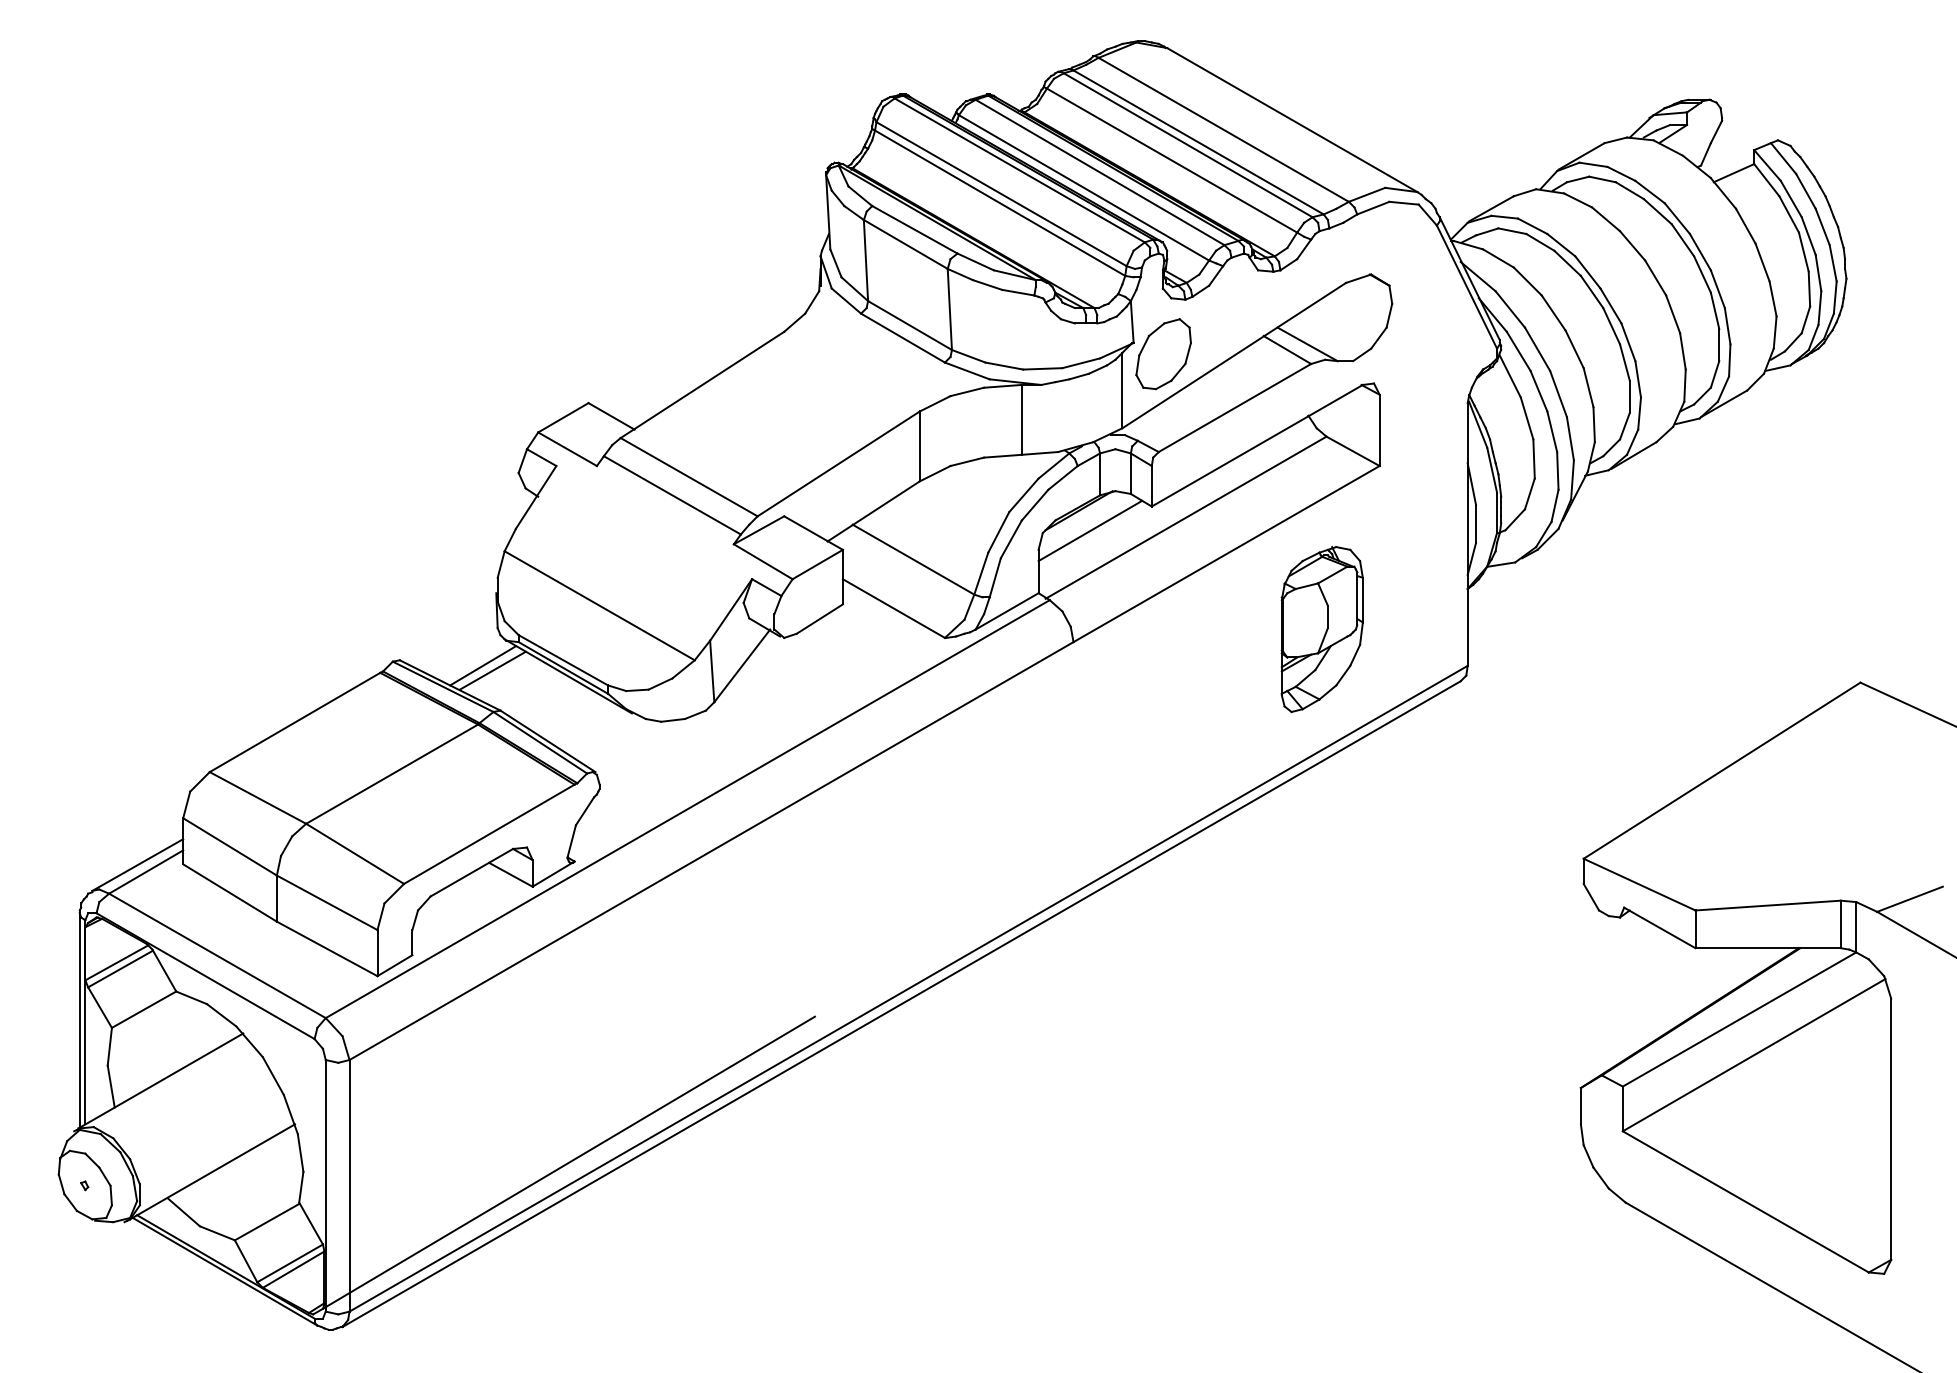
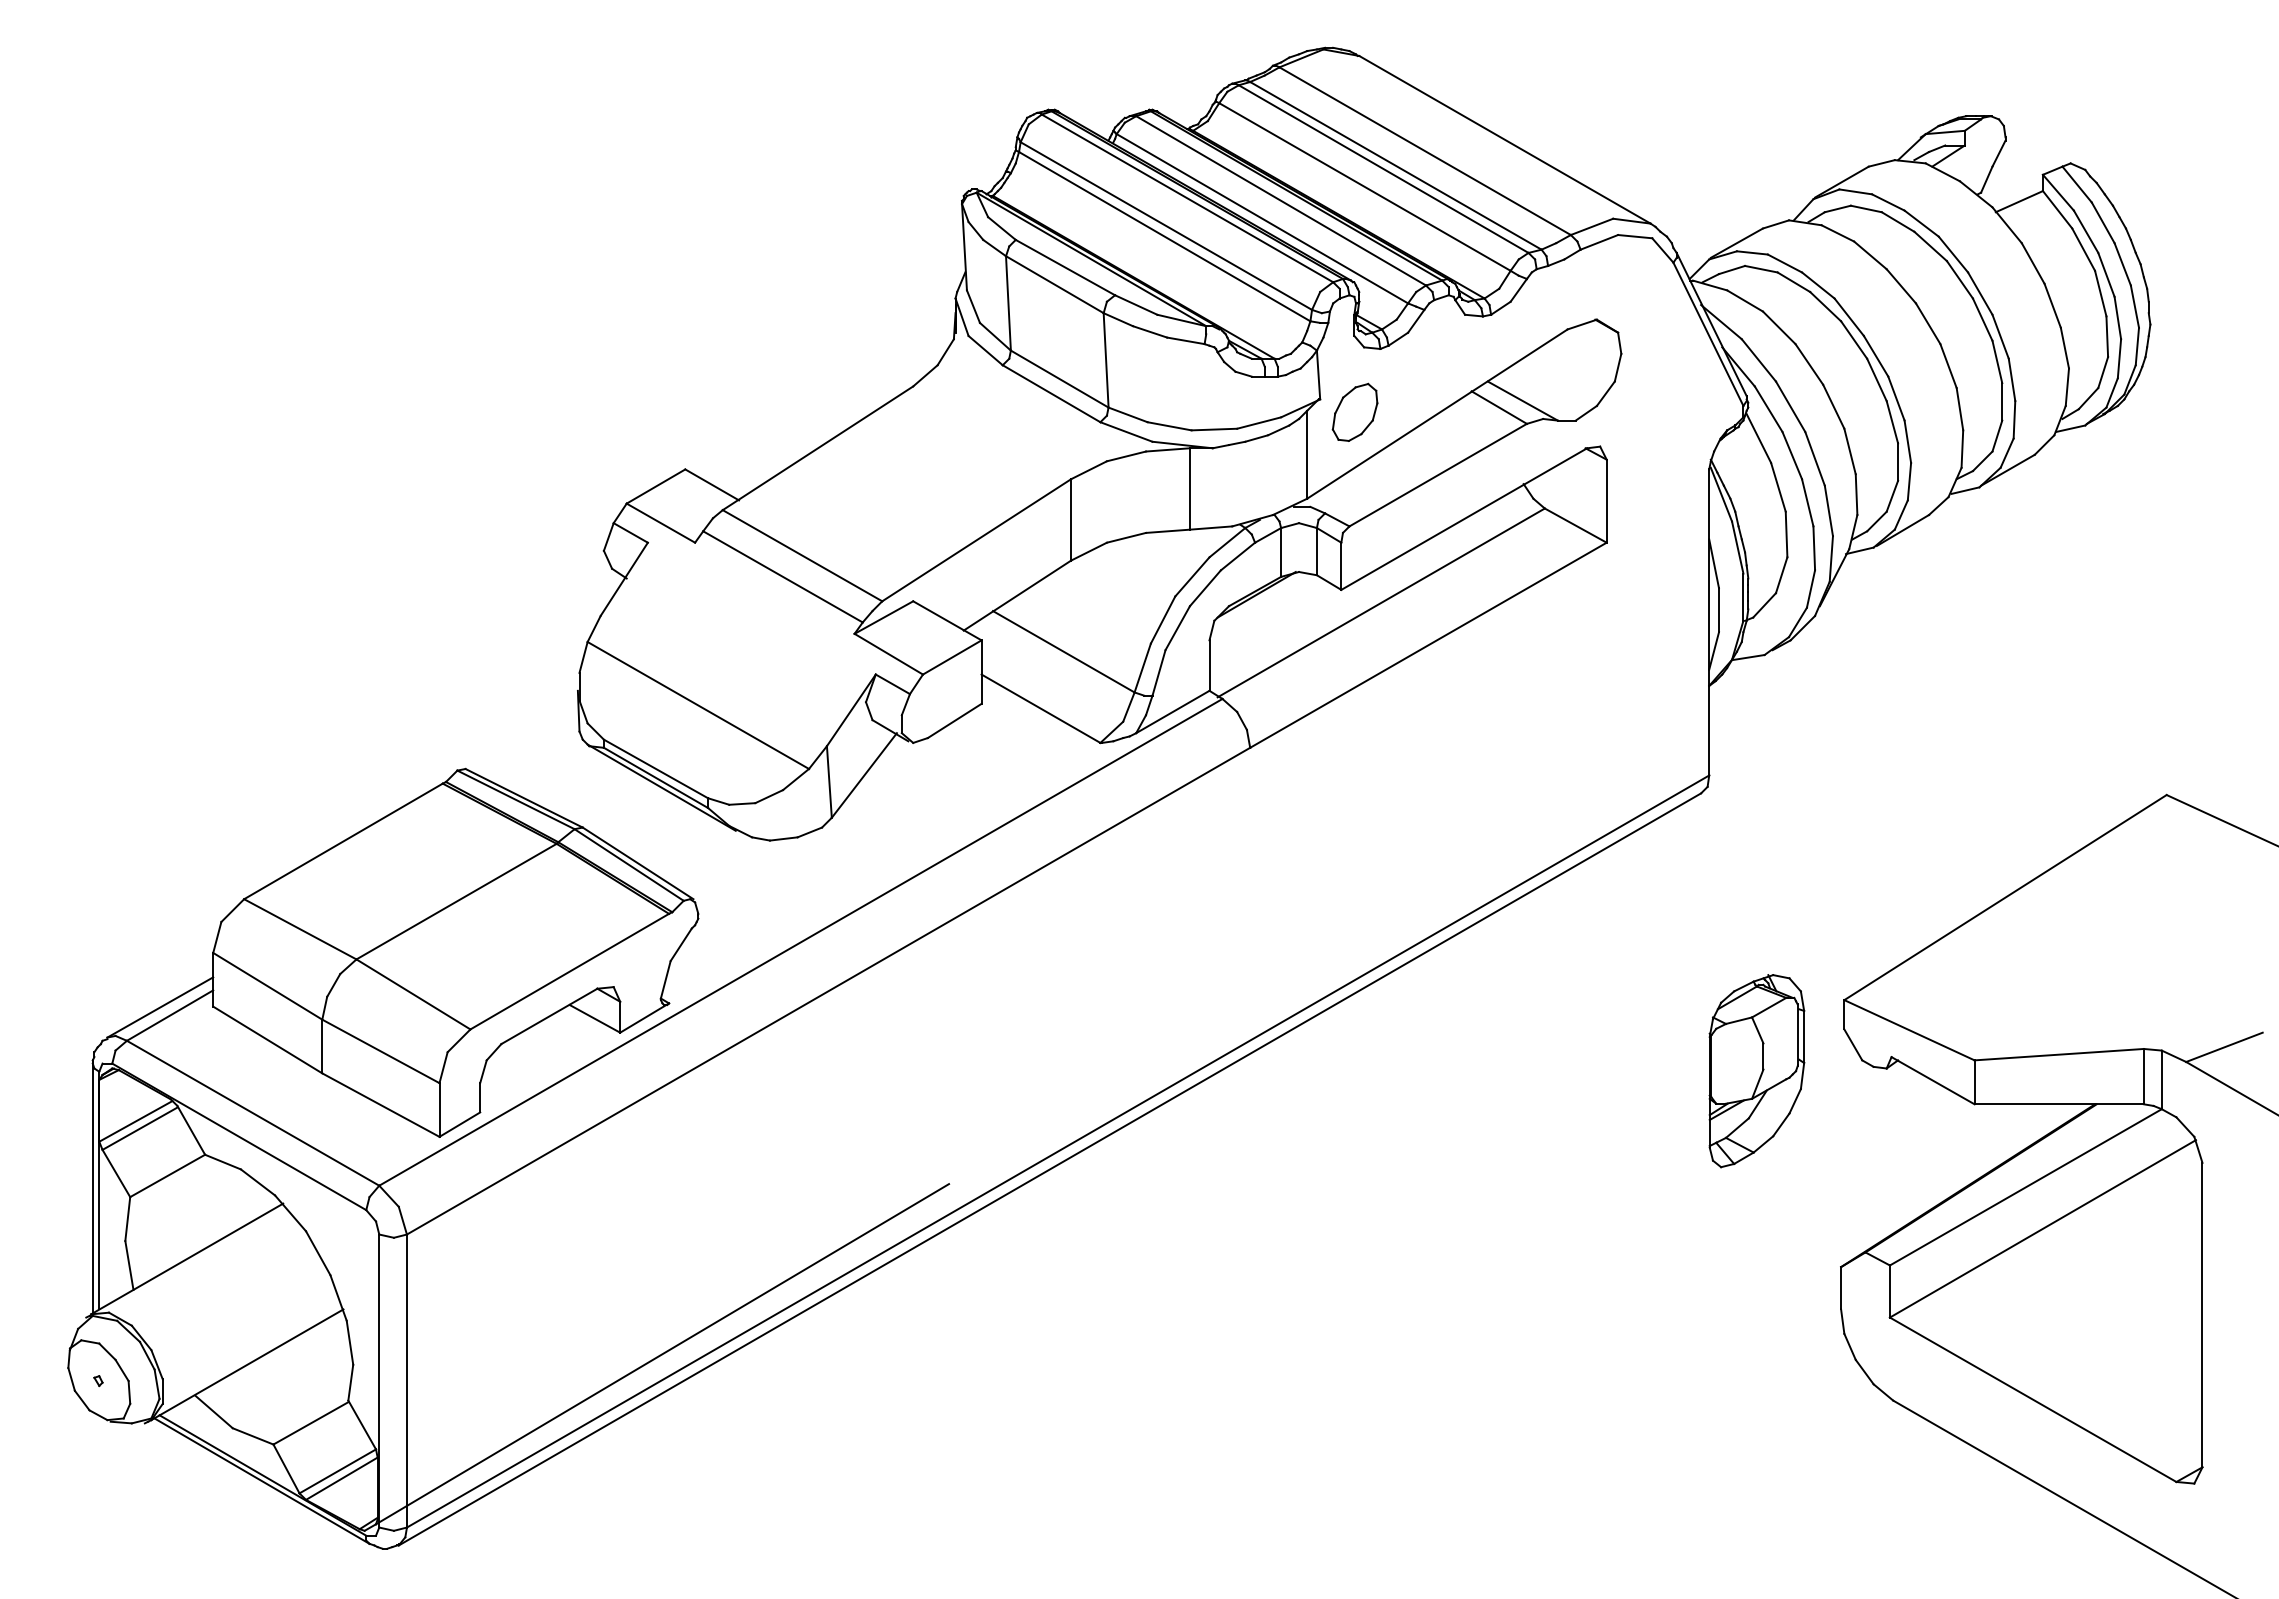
part: (1163, 354) -> (1354, 412), size x0.7
line: (1090, 531) -> (1269, 618), removed
part: (1321, 629) -> (1756, 1071), moved
line: (483, 665) -> (562, 775), removed
line: (492, 671) -> (573, 781), removed

